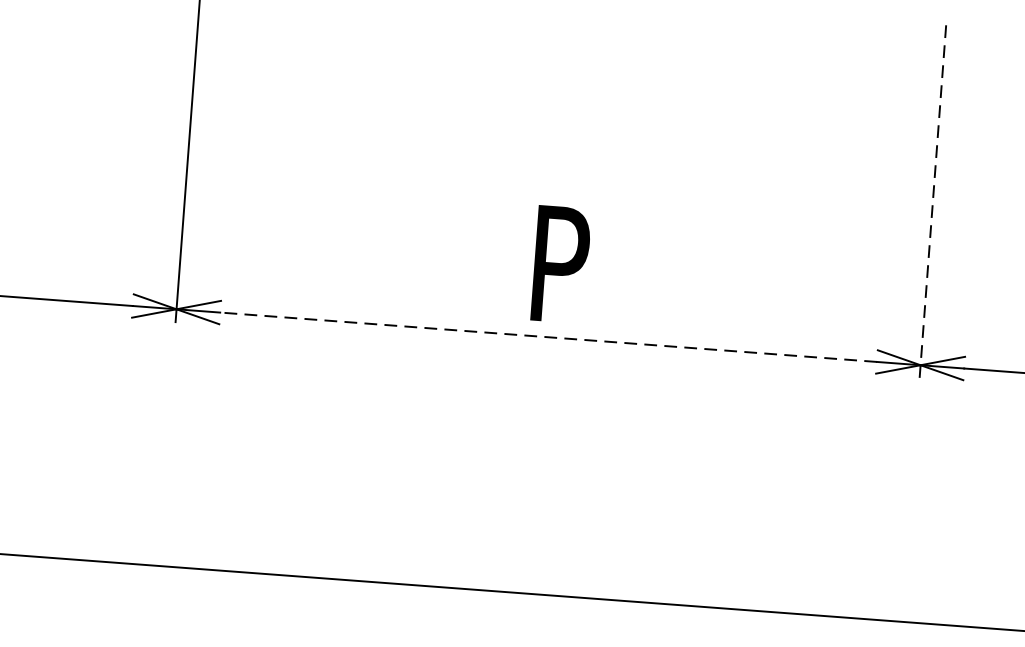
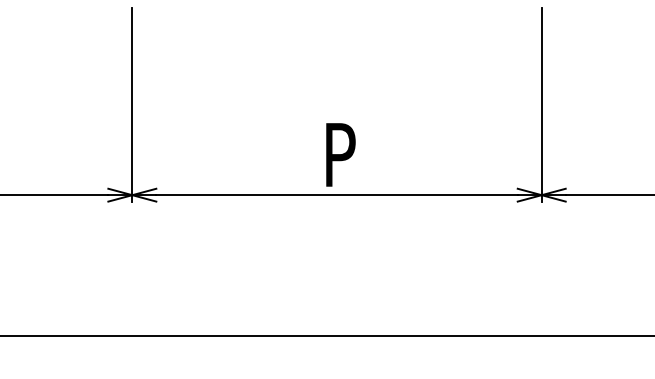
line: (932, 202) -> (541, 105), dashed -> solid
line: (549, 337) -> (337, 195), dashed -> solid

